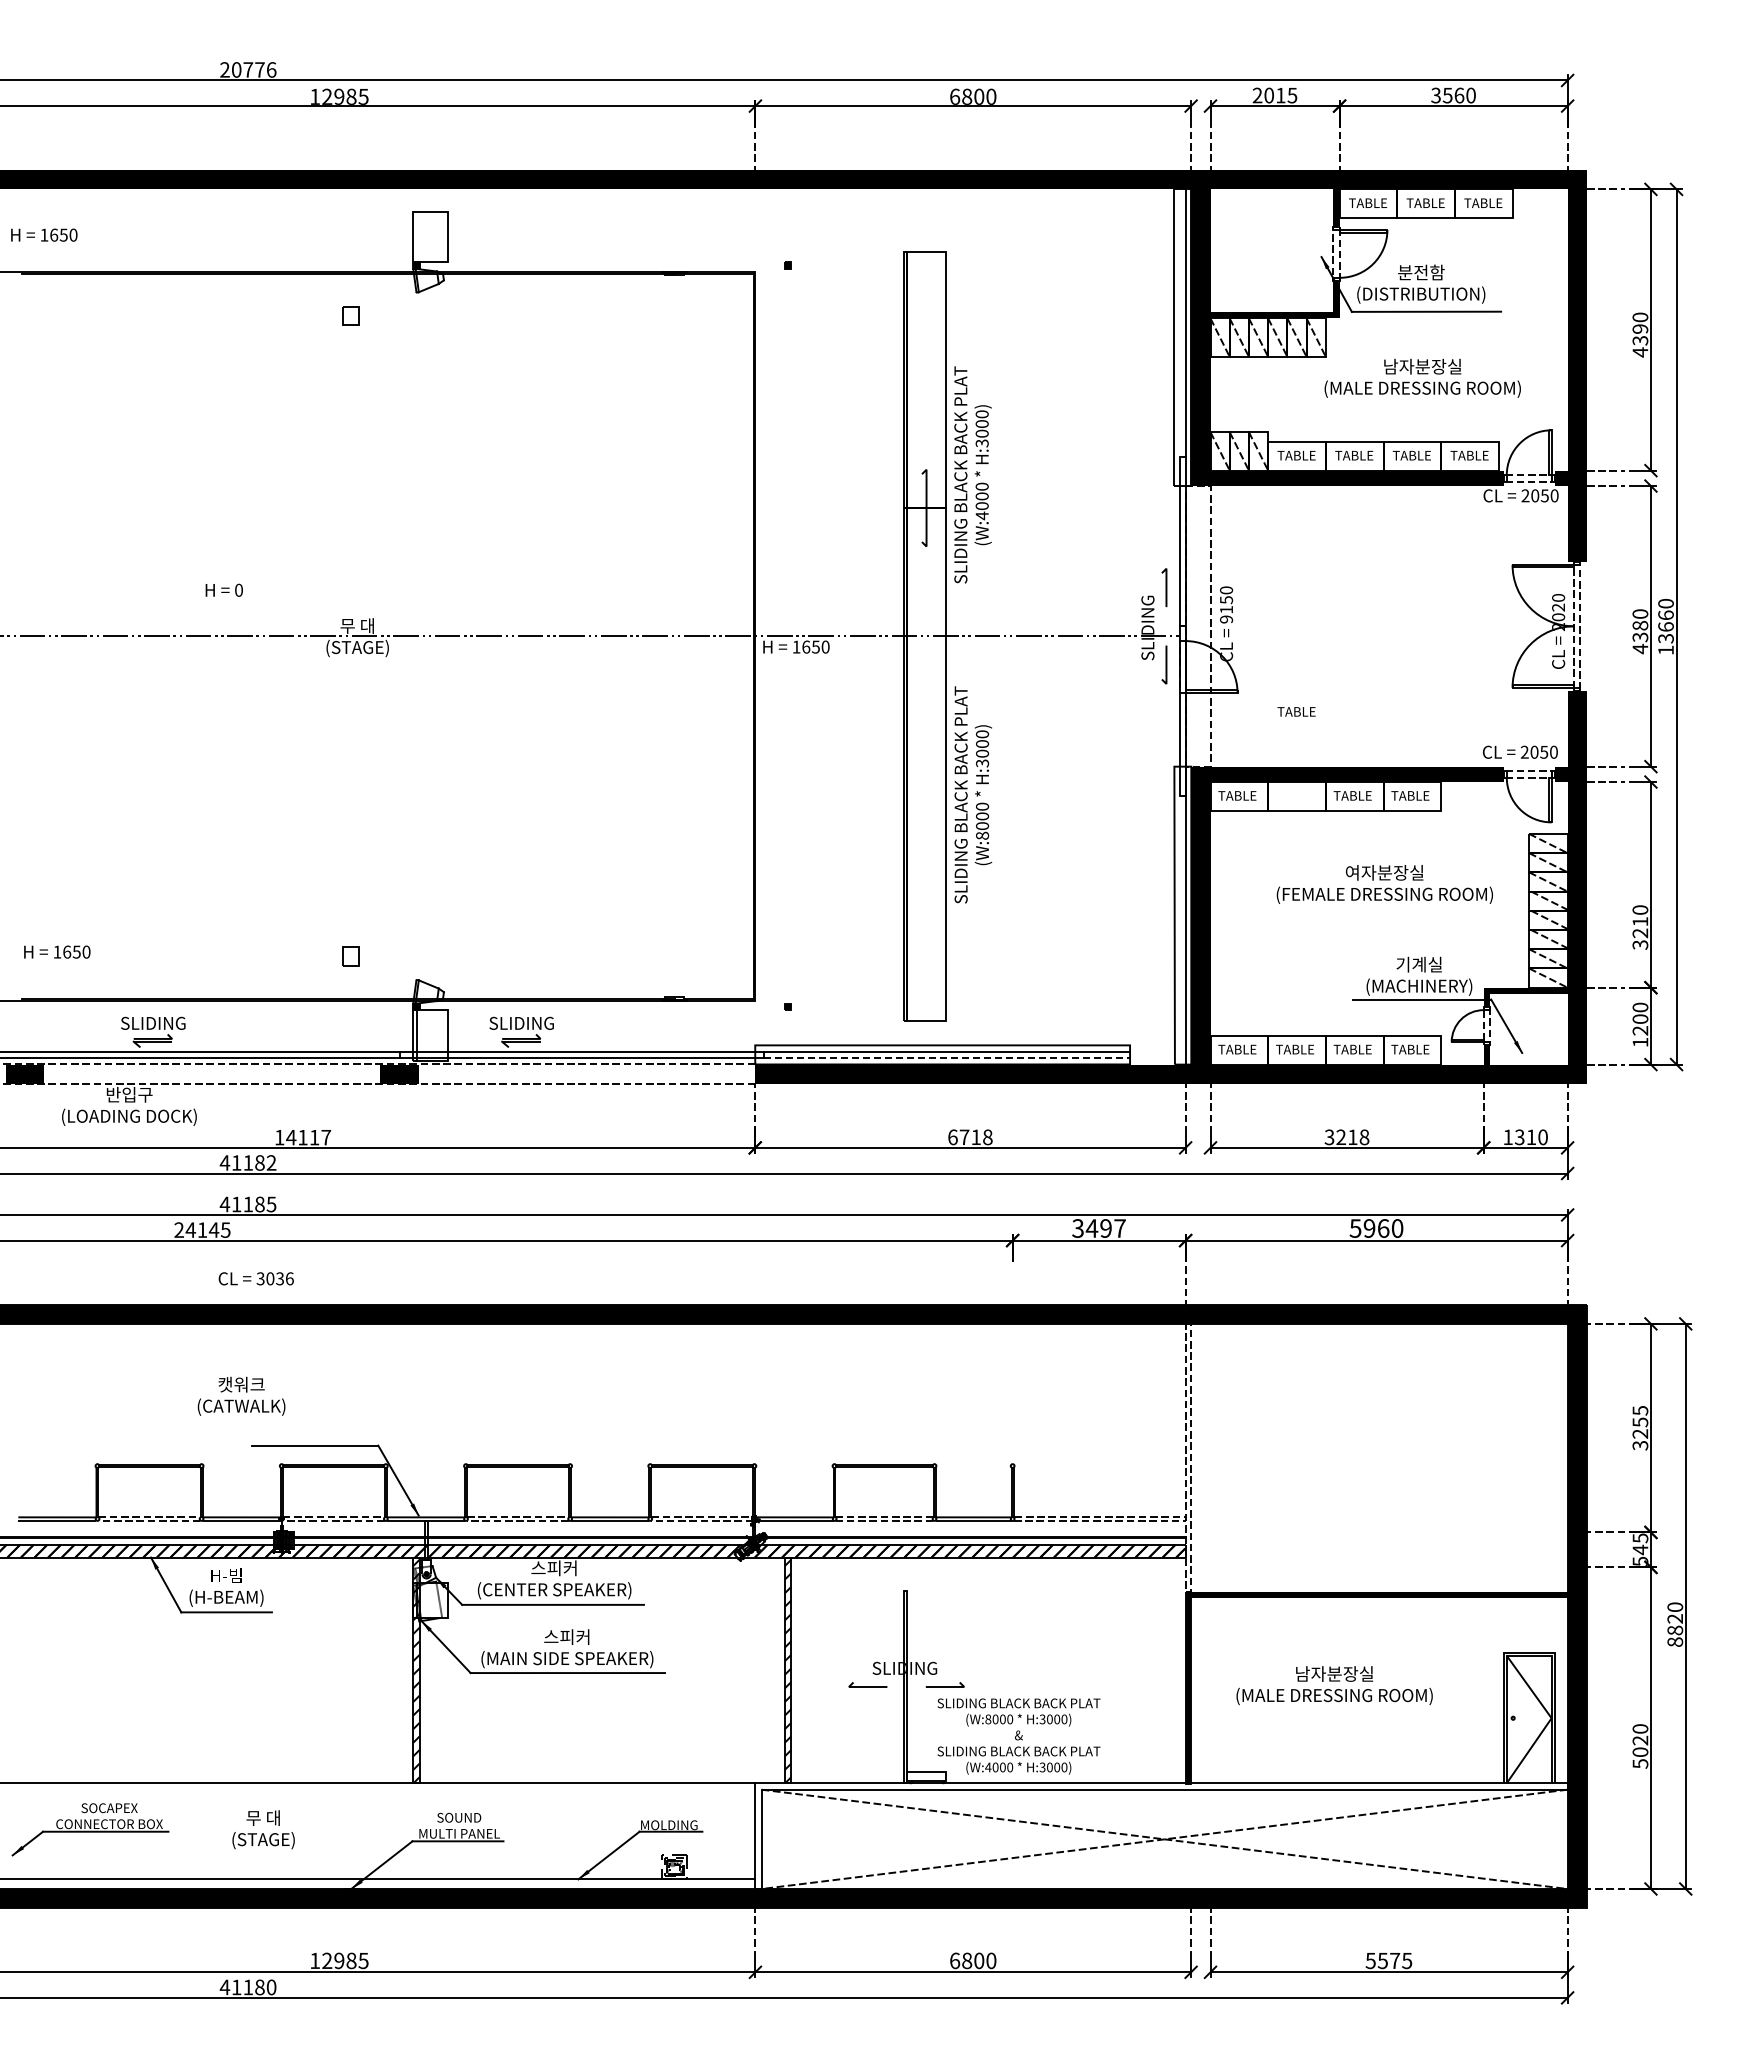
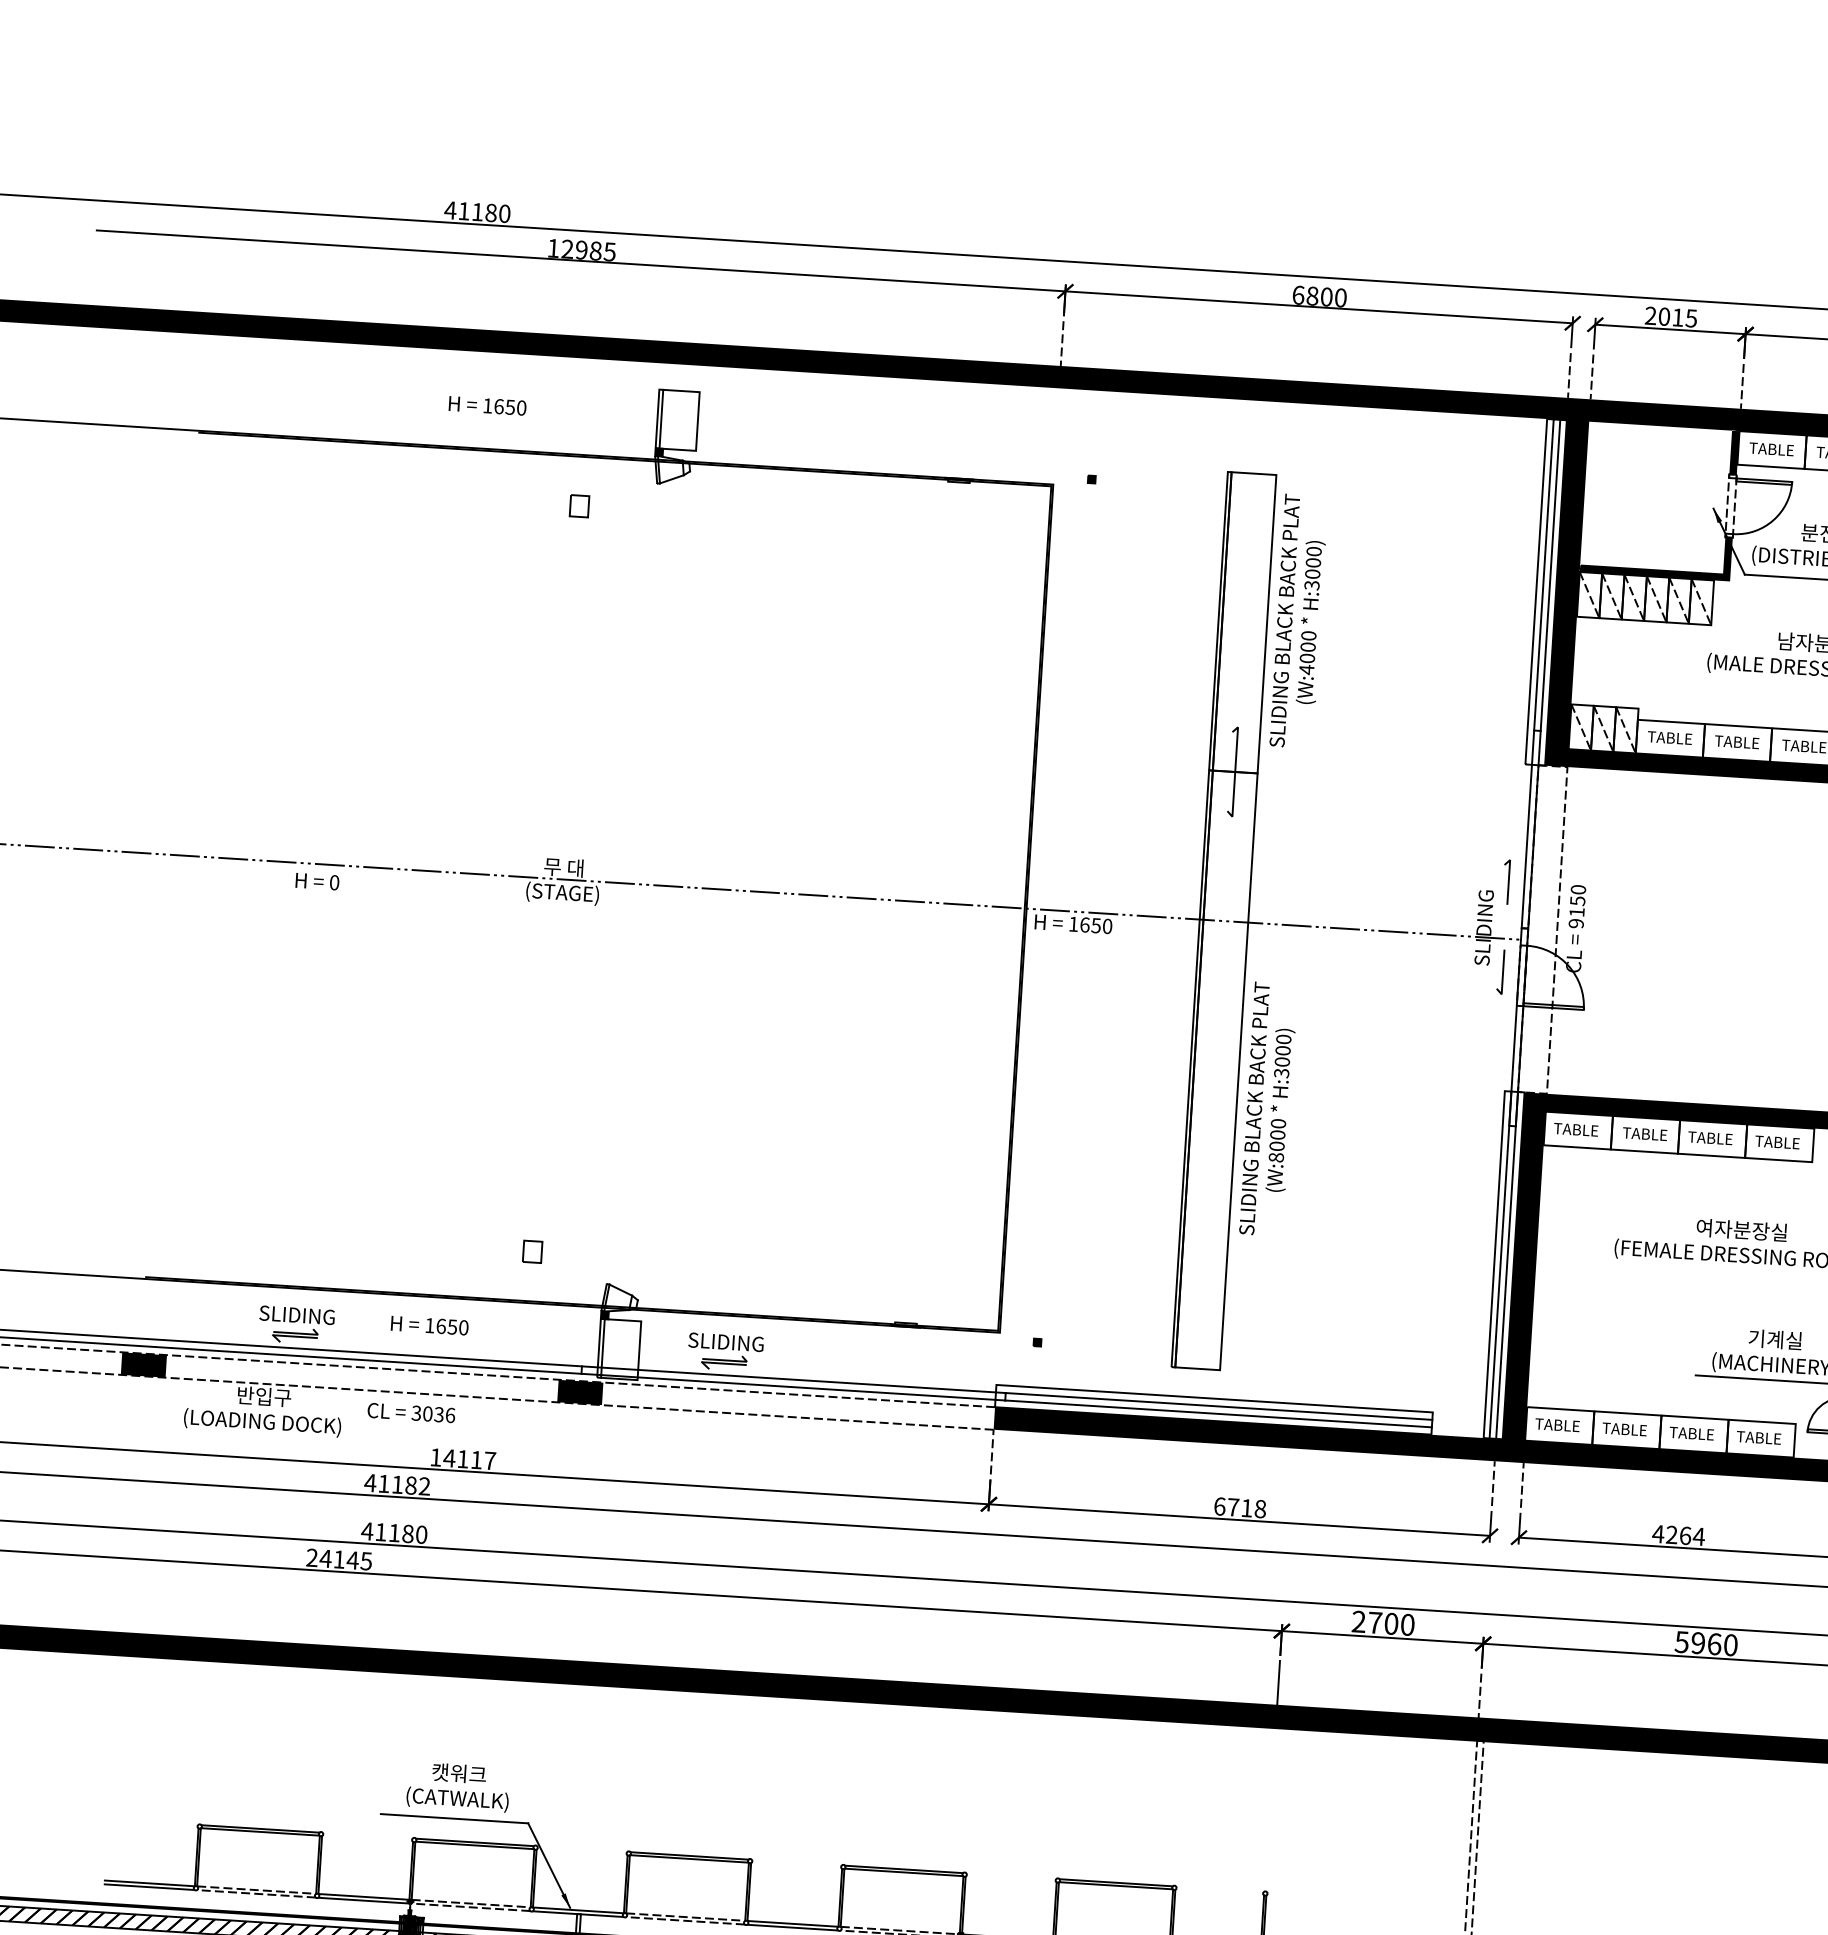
text: (247, 69) -> (476, 211), 20776 -> 41180
text: (44, 234) -> (487, 405), moved
line: (416, 237) -> (661, 419), added
line: (1180, 322) -> (1544, 574), added
text: (972, 474) -> (1298, 620), moved
text: (223, 589) -> (316, 880), moved
text: (1296, 711) -> (1644, 1133), moved
line: (1180, 915) -> (1501, 1264), added
text: (57, 951) -> (430, 1324), moved
line: (947, 1058) -> (1219, 1414), dashed -> solid
text: (1346, 1137) -> (1678, 1535), 3218 -> 4264
text: (271, 1204) -> (421, 1534), 41185 -> 41180
text: (1098, 1228) -> (1382, 1623), 3497 -> 2700
text: (255, 1278) -> (410, 1412), moved
line: (1012, 1285) -> (1278, 1683), added
text: (241, 1395) -> (458, 1786), moved

